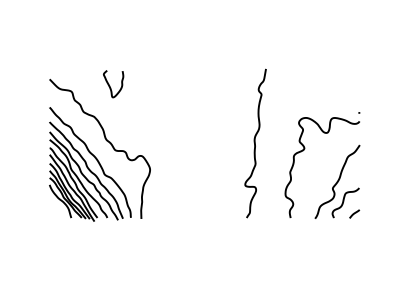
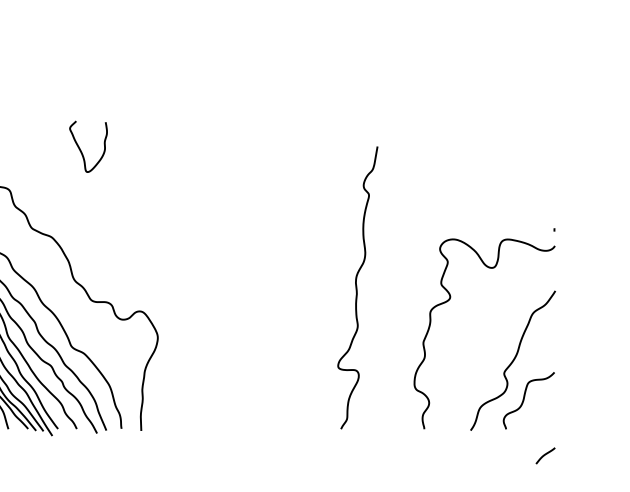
curve: (110, 85) -> (82, 149), moved
curve: (354, 213) -> (545, 454), moved

